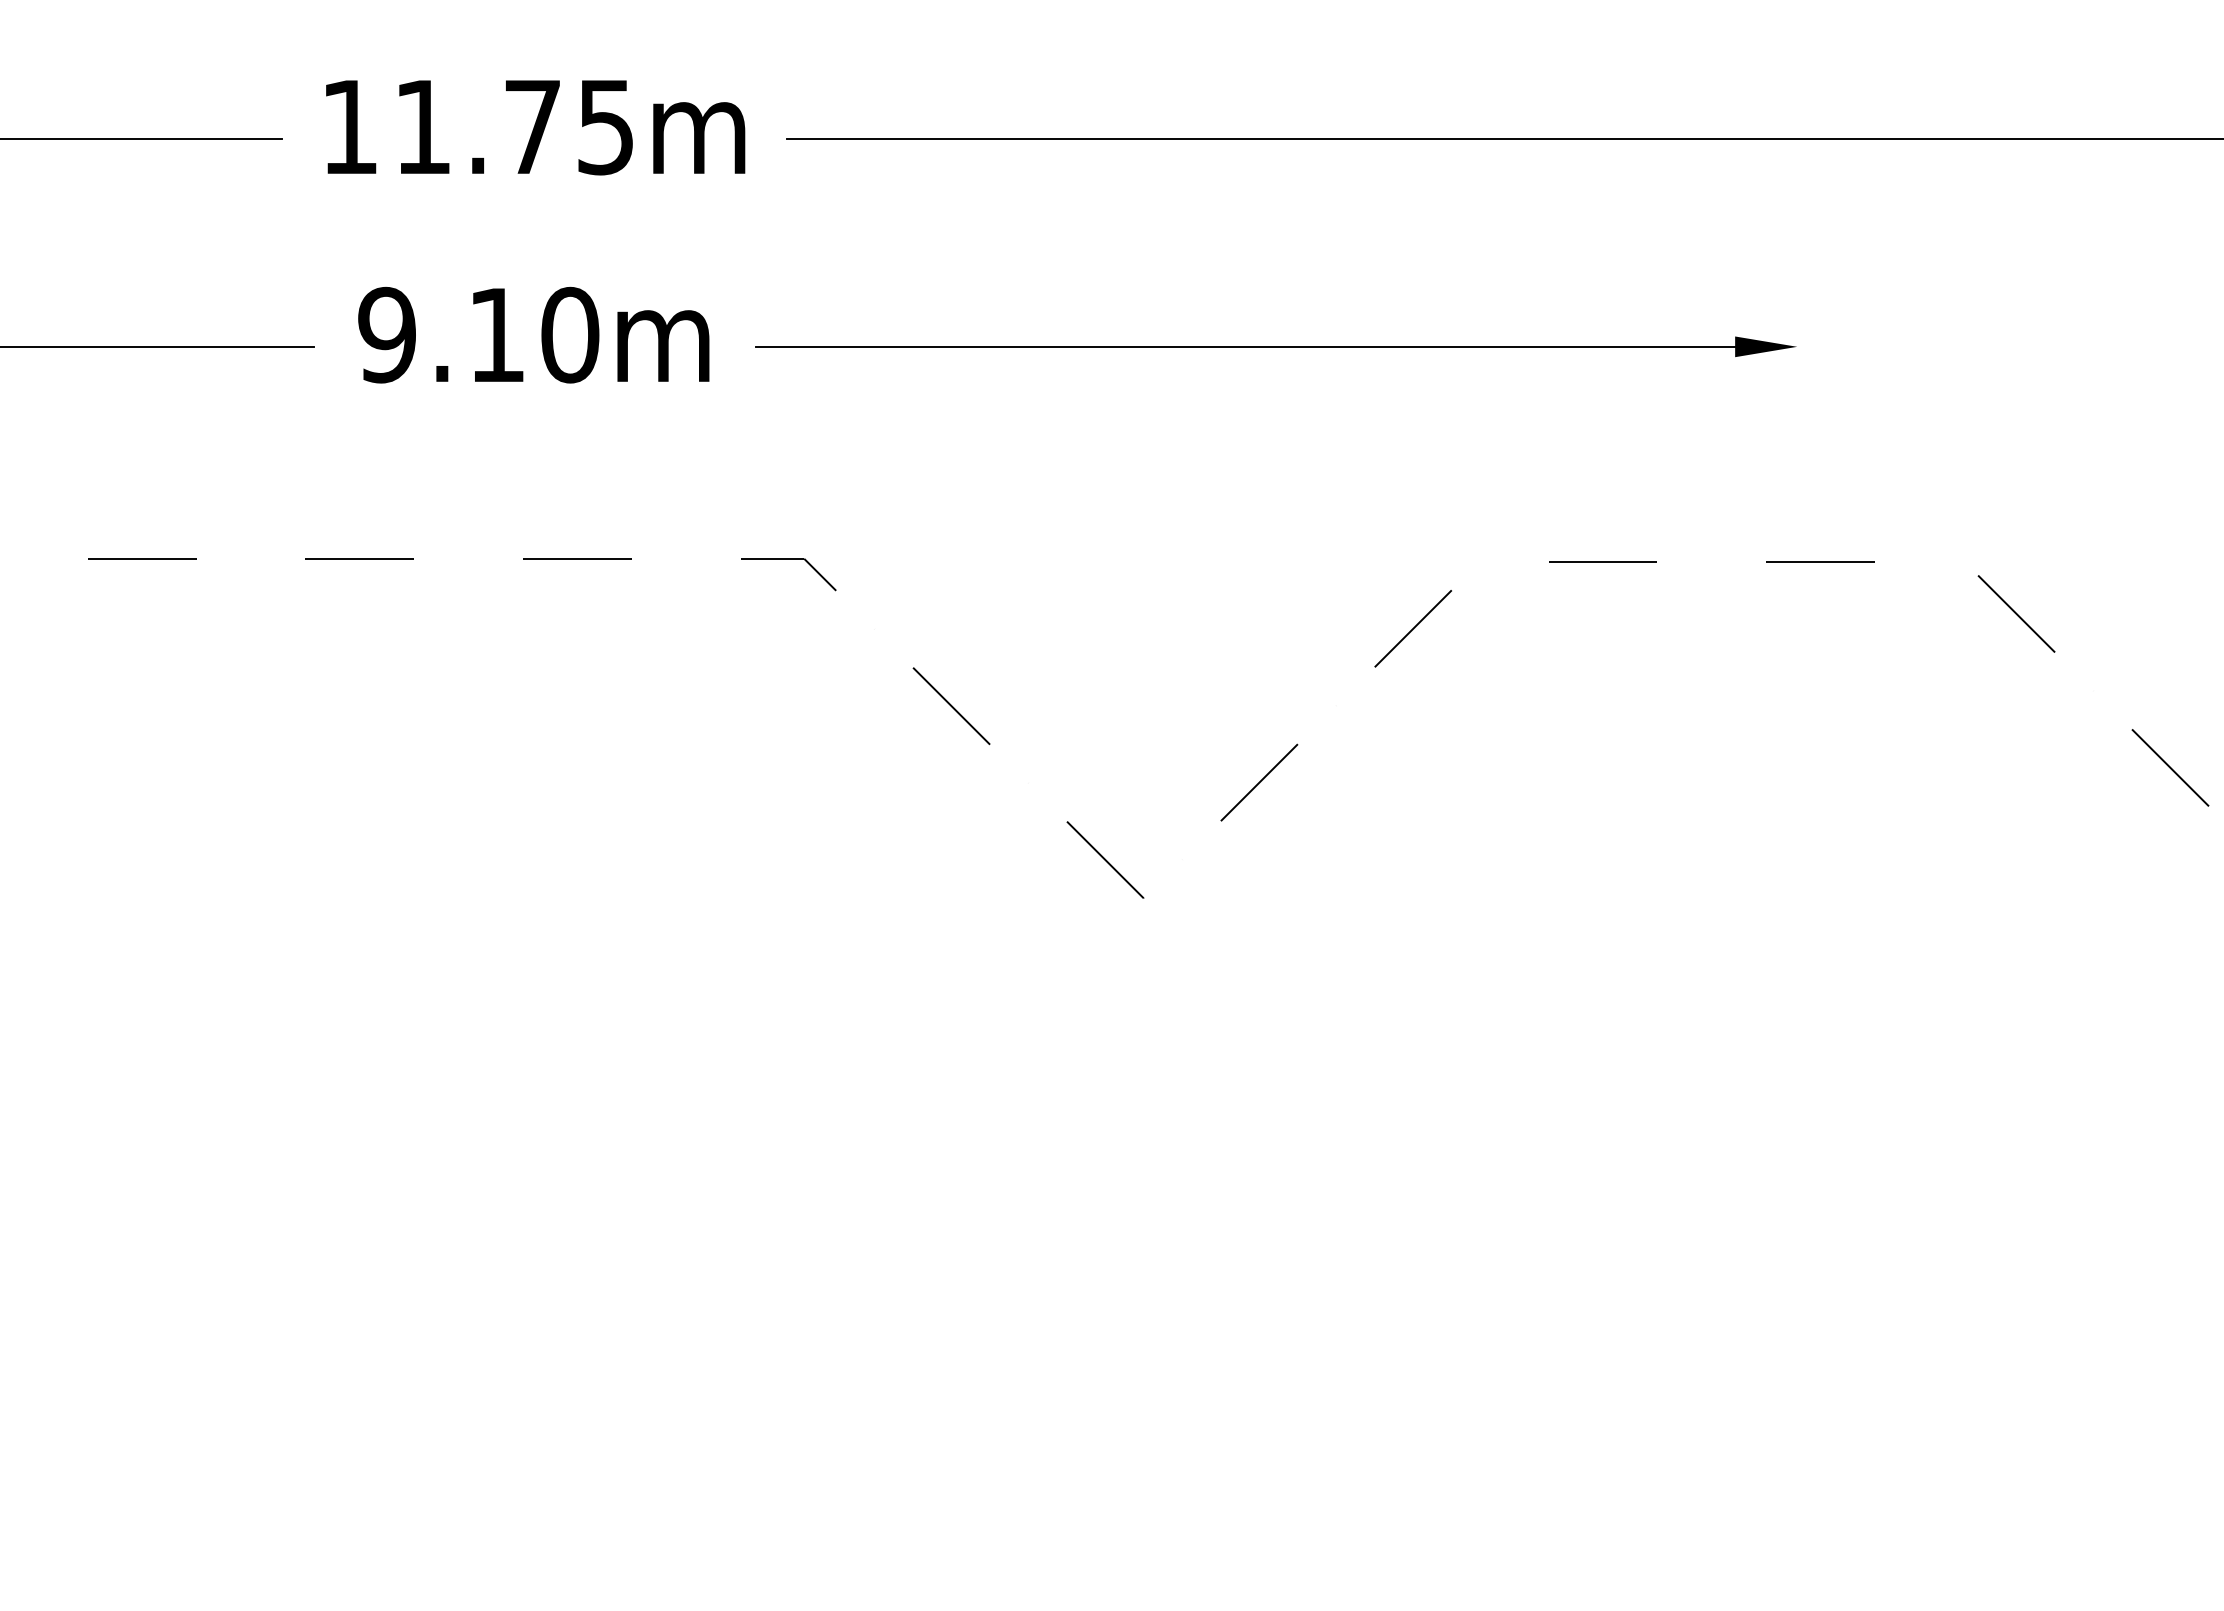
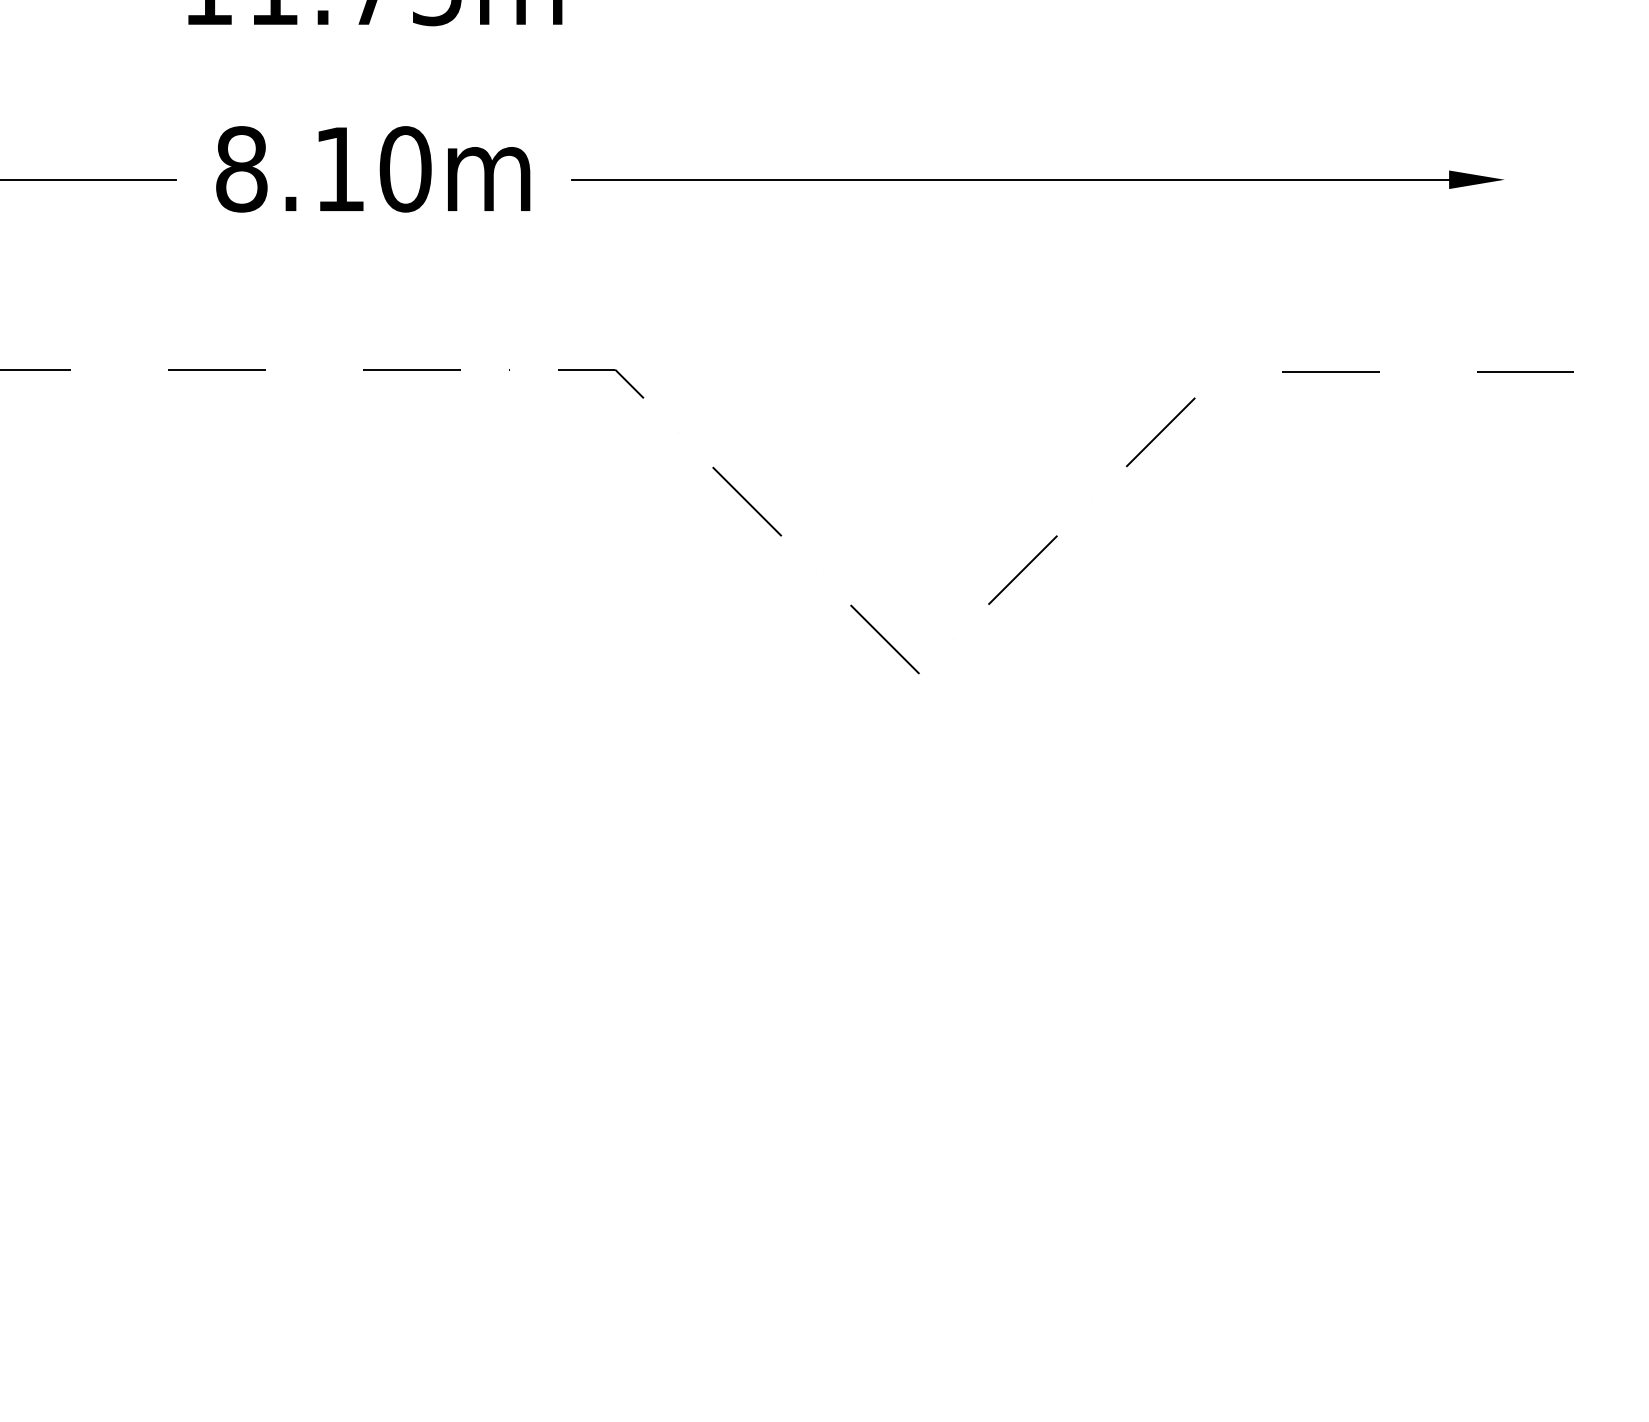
text: (387, 334) -> (241, 168), 9.10m -> 8.10m

